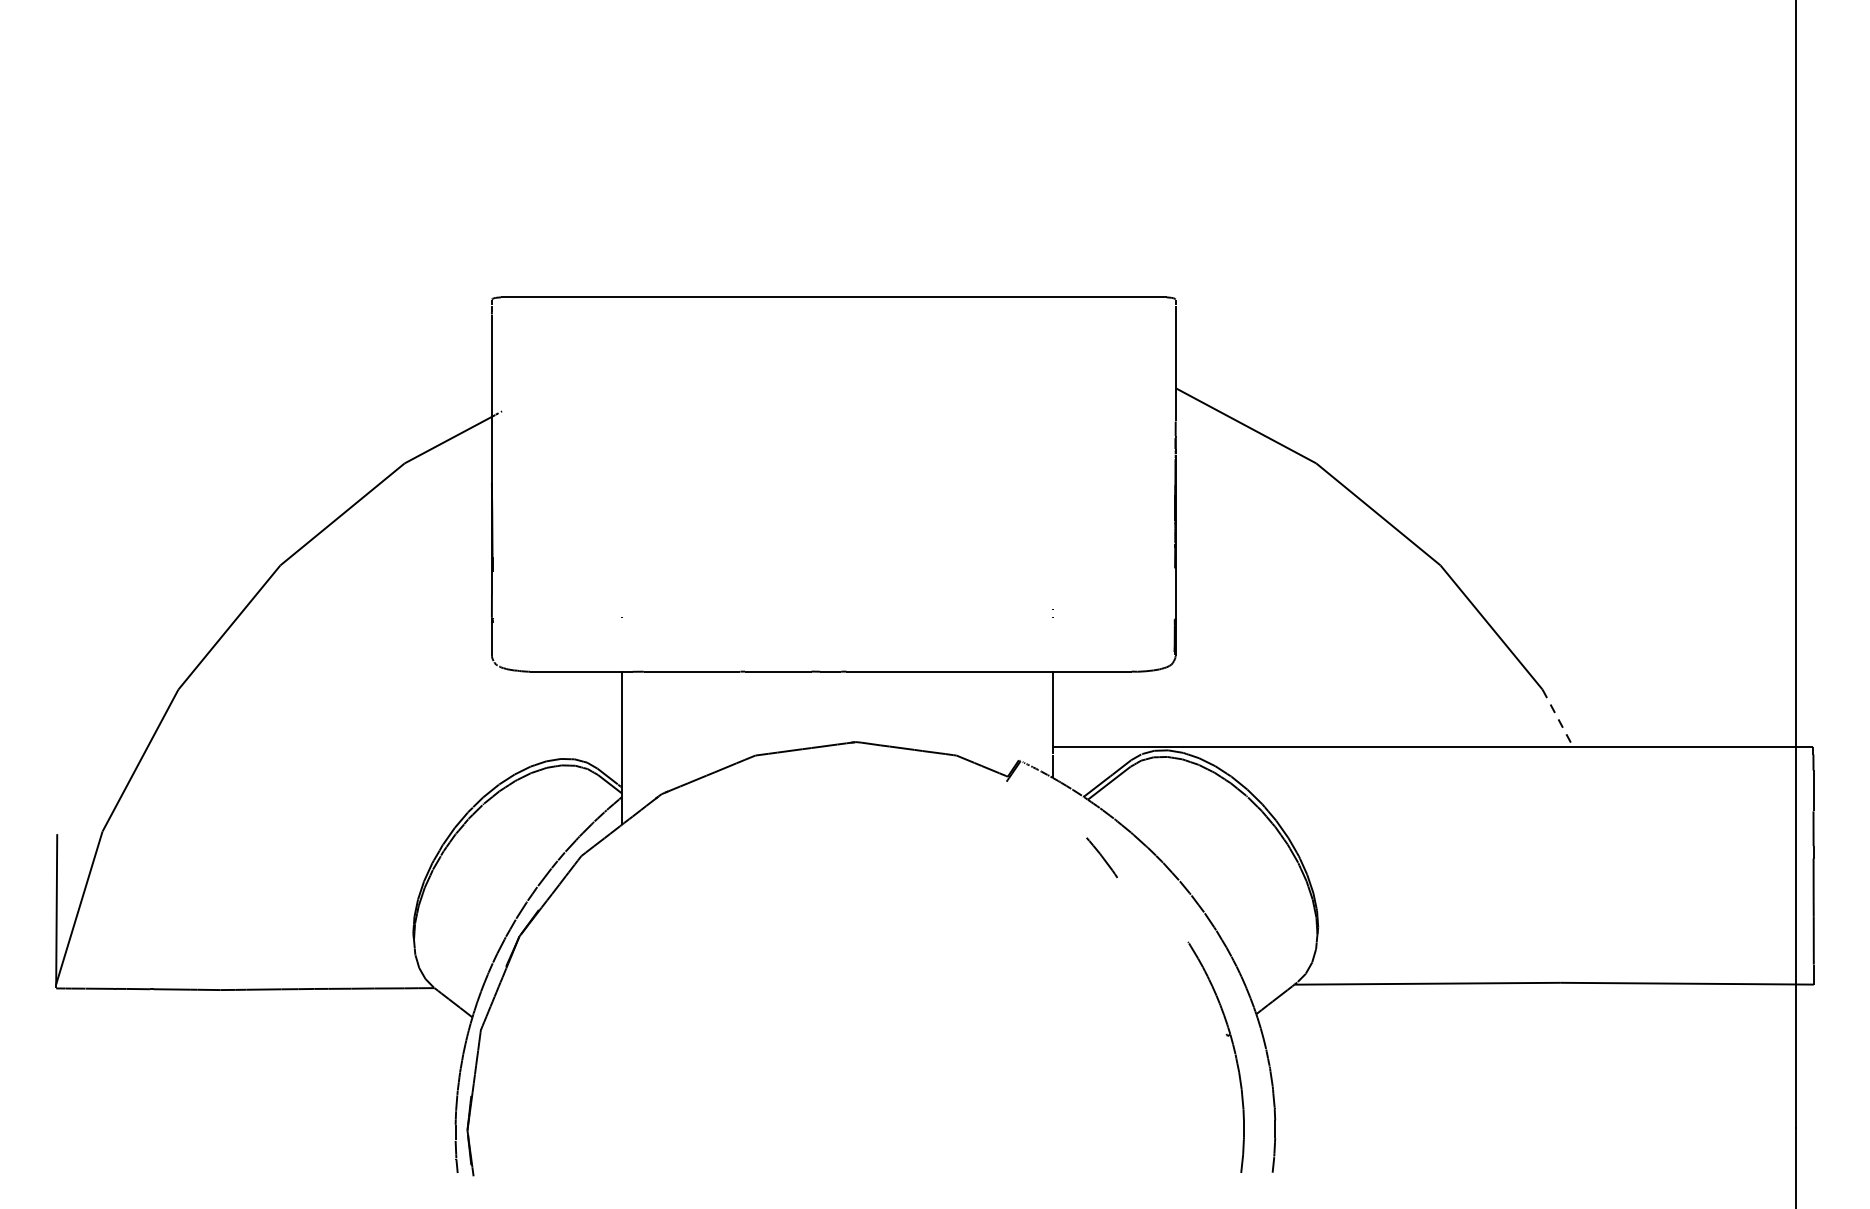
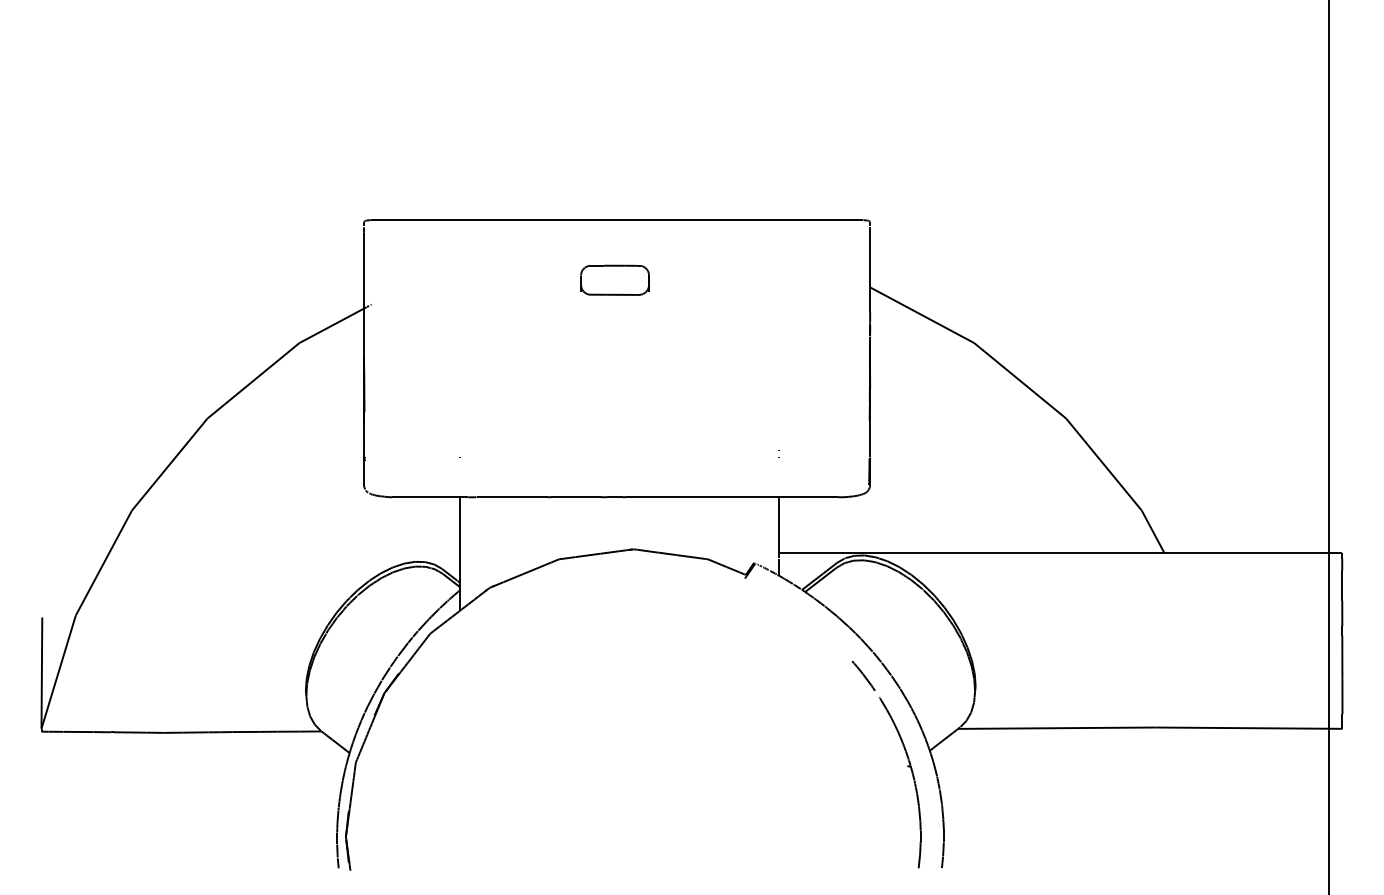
part: (830, 377) -> (614, 279), added
line: (1558, 719) -> (1153, 532), dashed -> solid
line: (1101, 857) -> (863, 675), moved

